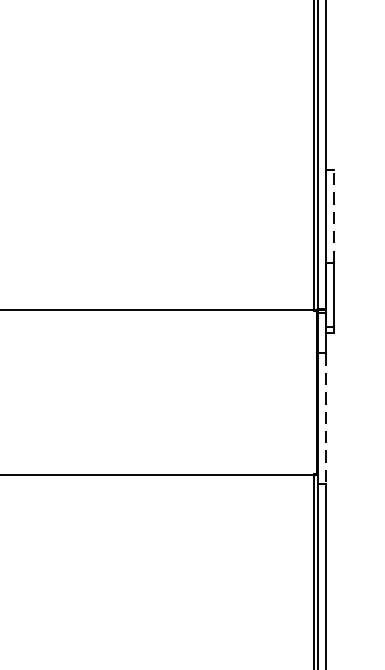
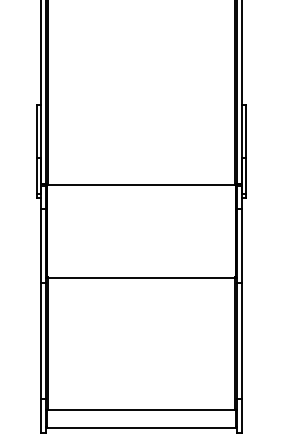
line: (334, 215) -> (246, 130), dashed -> solid
line: (325, 417) -> (241, 245), dashed -> solid

